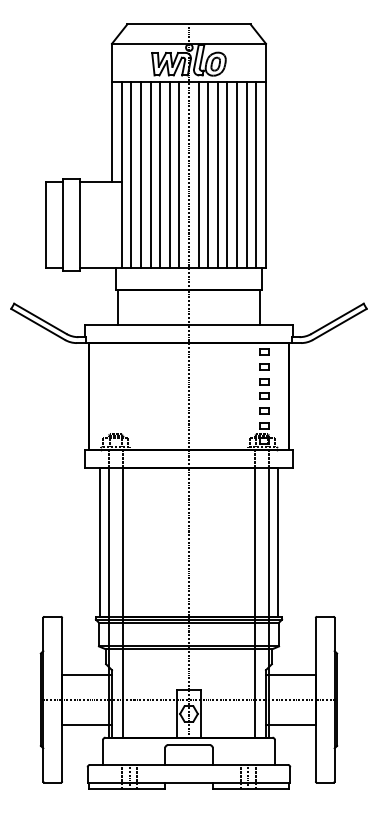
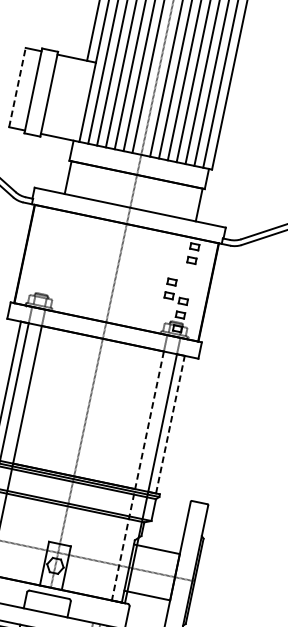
line: (45, 224) -> (17, 87), solid -> dashed
part: (264, 388) -> (170, 288), moved
line: (277, 542) -> (170, 424), solid -> dashed
line: (255, 603) -> (137, 476), solid -> dashed

